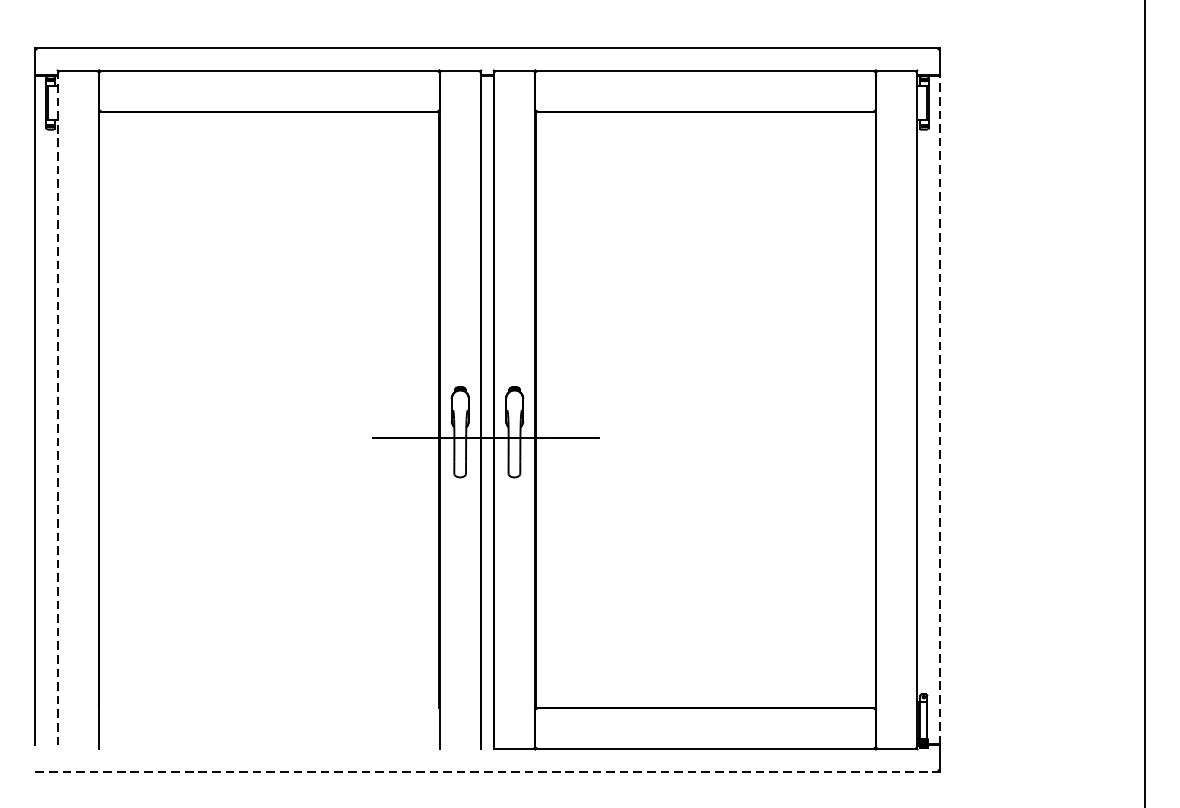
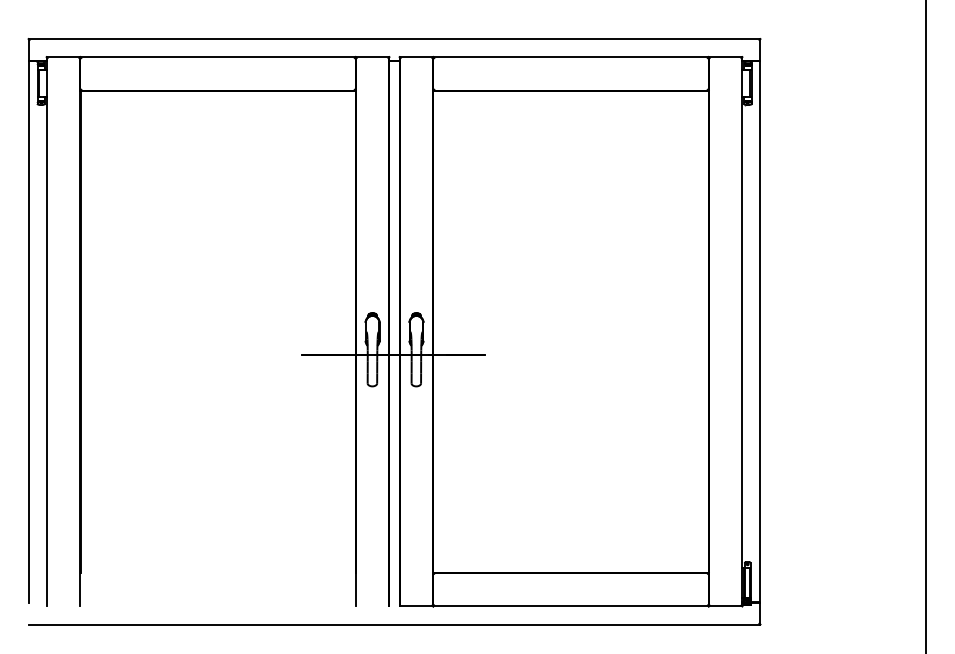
line: (57, 409) -> (46, 331), dashed -> solid
line: (939, 409) -> (760, 331), dashed -> solid
line: (487, 771) -> (394, 624), dashed -> solid

